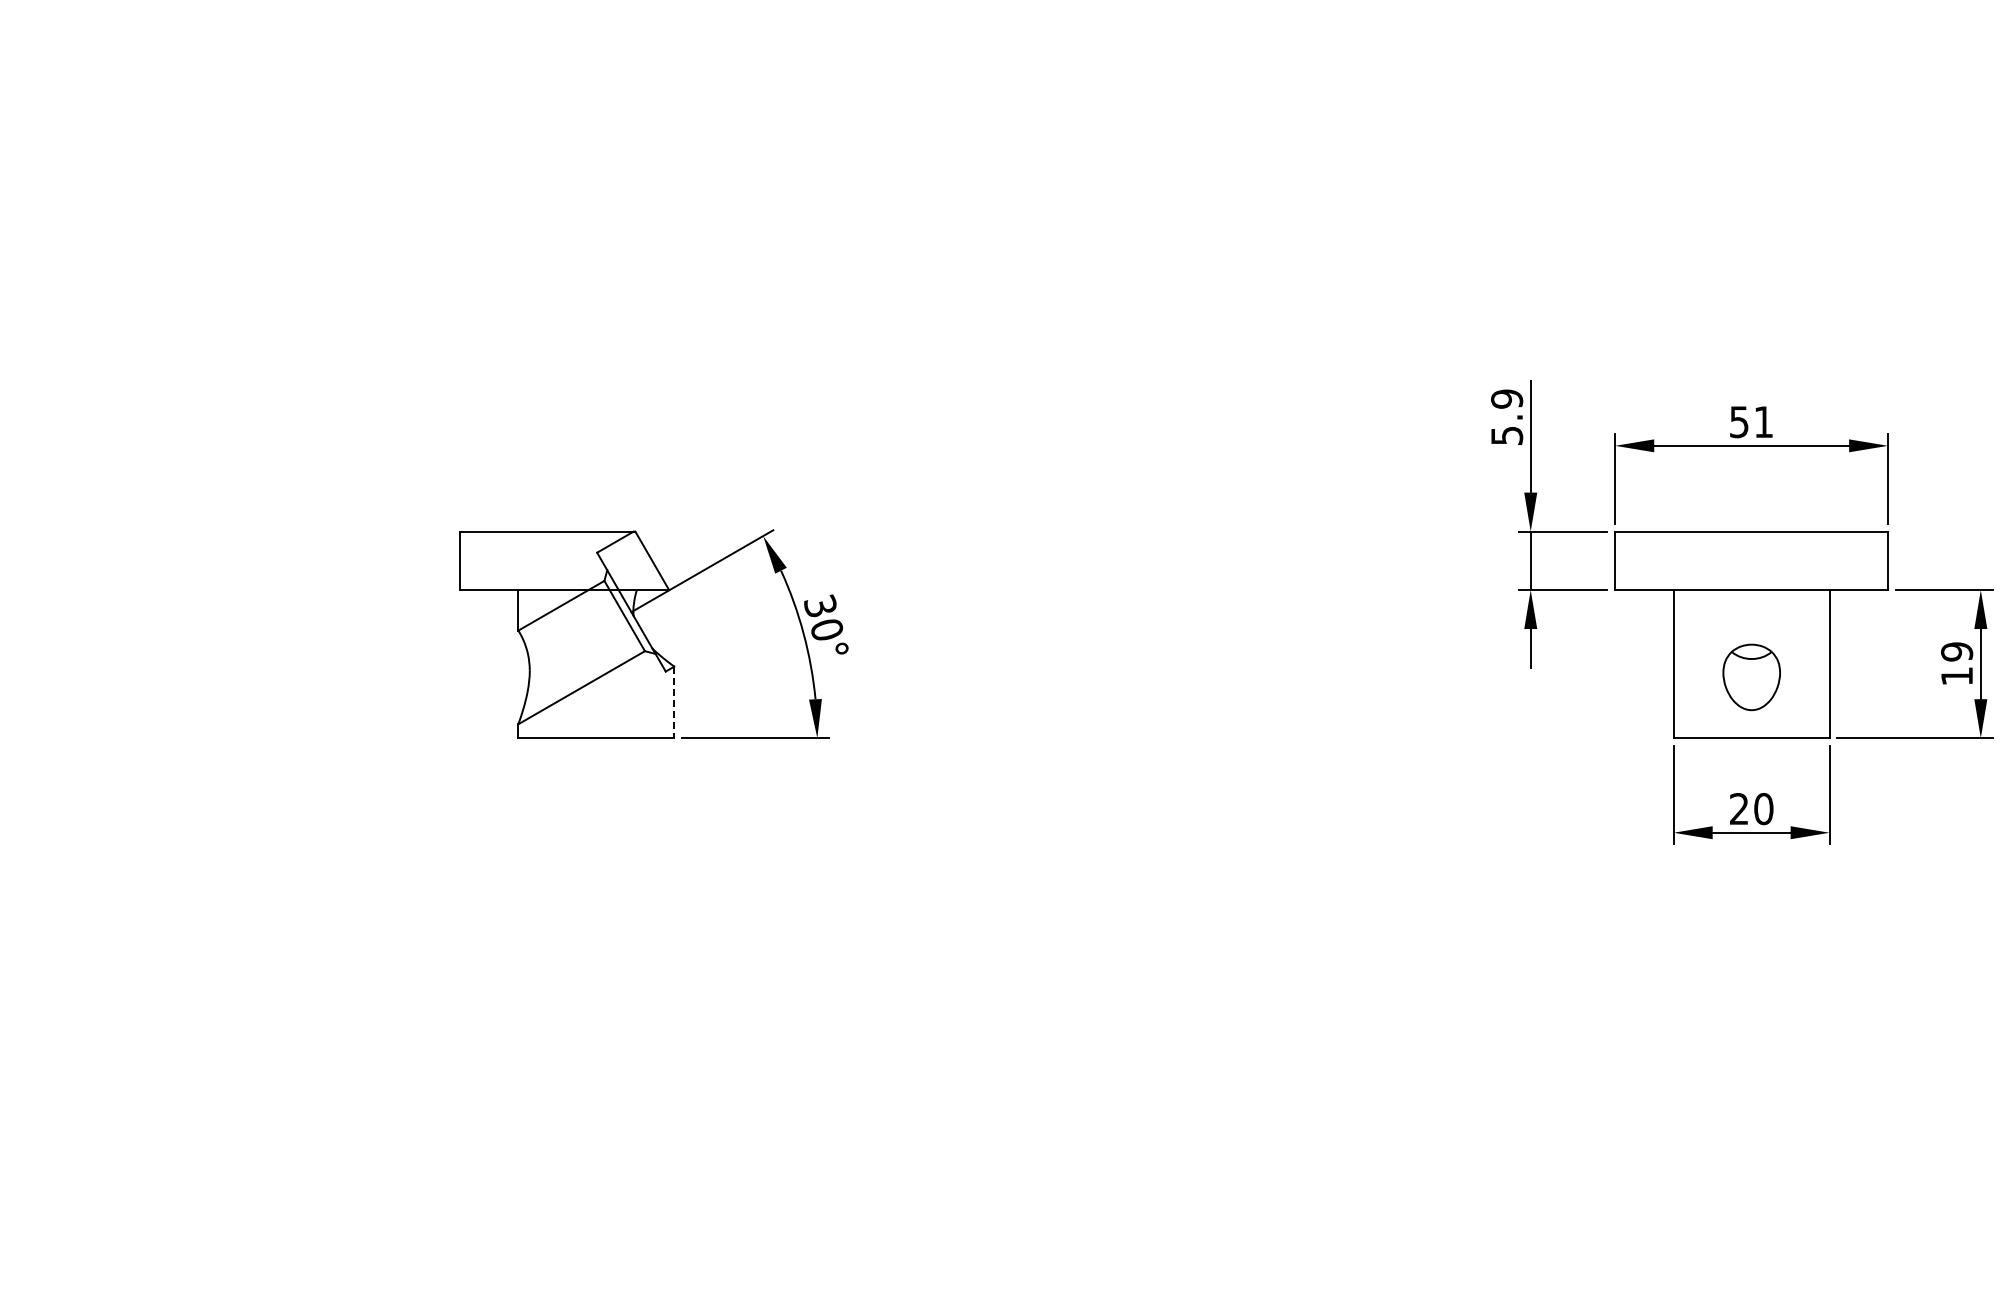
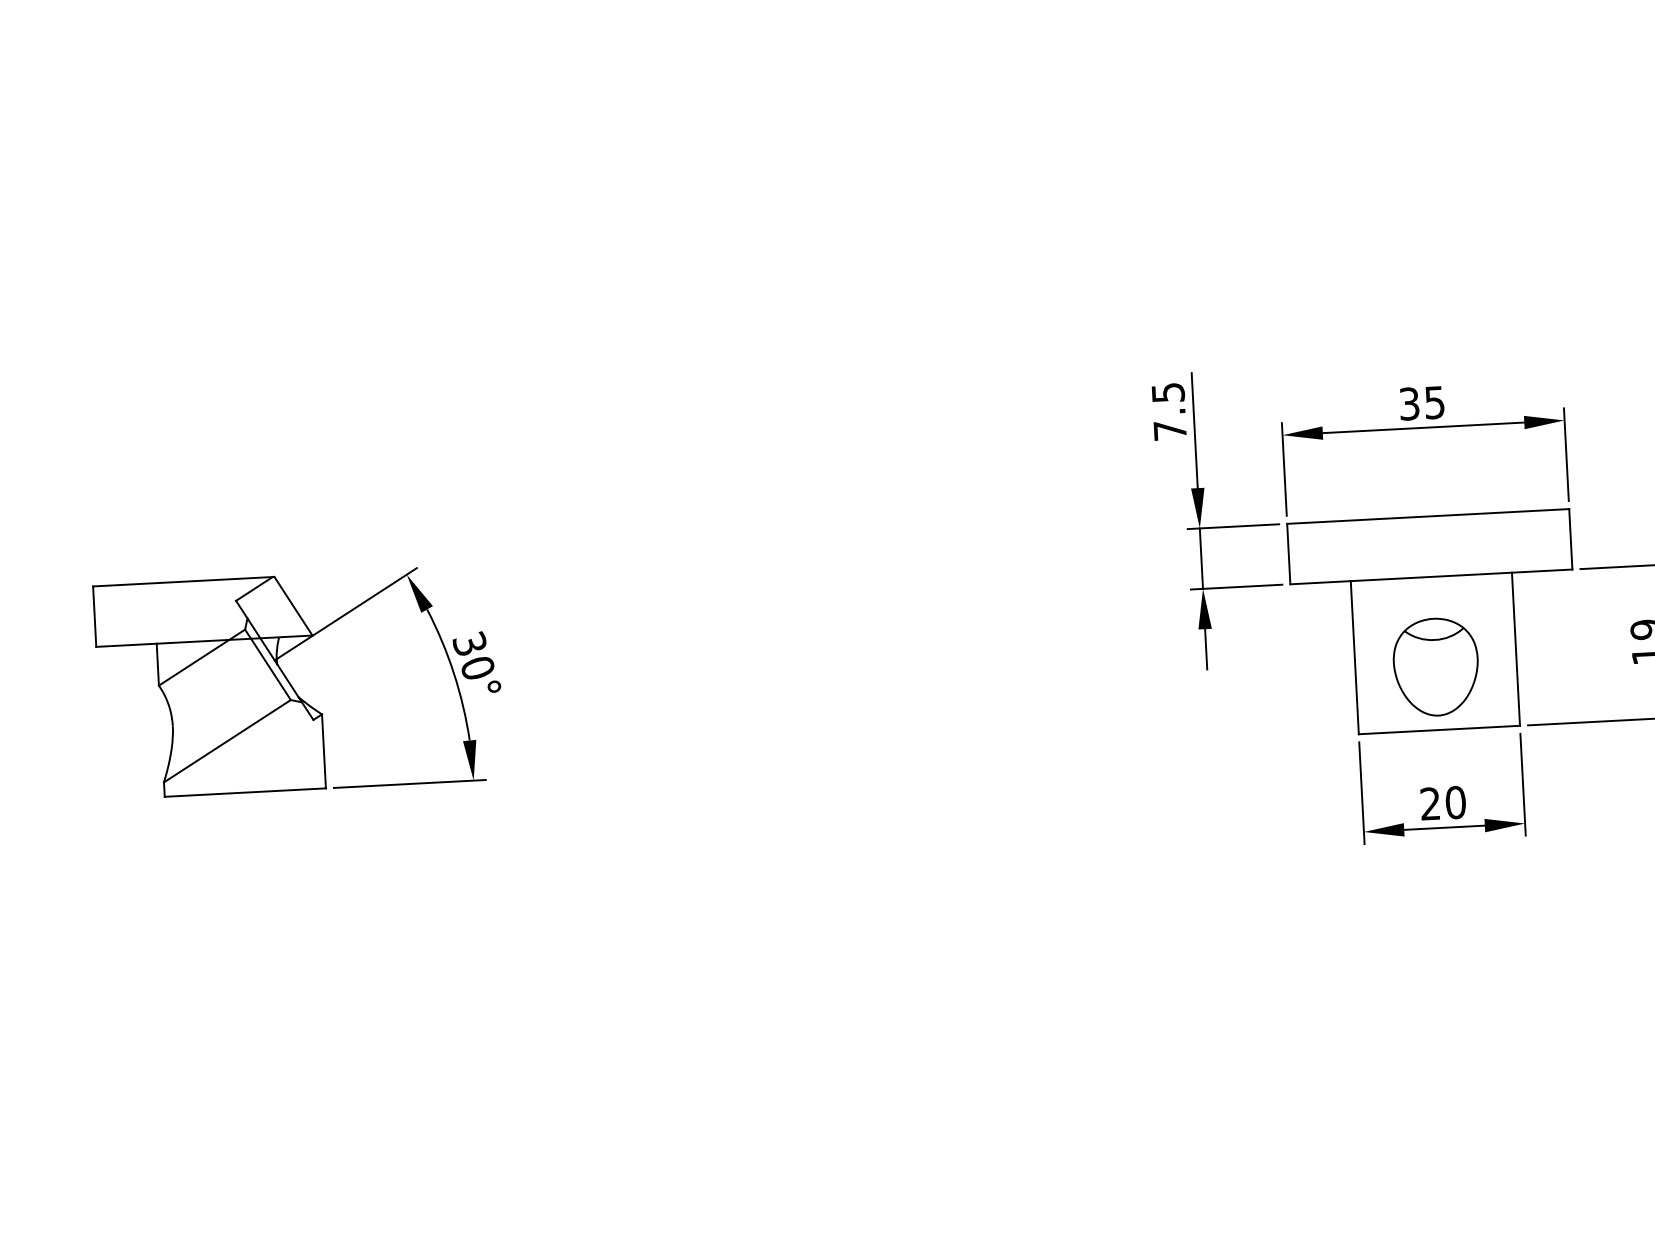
text: (1507, 416) -> (1169, 410), 5.9 -> 7.5
text: (1751, 422) -> (1422, 403), 51 -> 35
part: (1751, 677) -> (1435, 667), size x1.43
line: (674, 702) -> (324, 751), dashed -> solid

